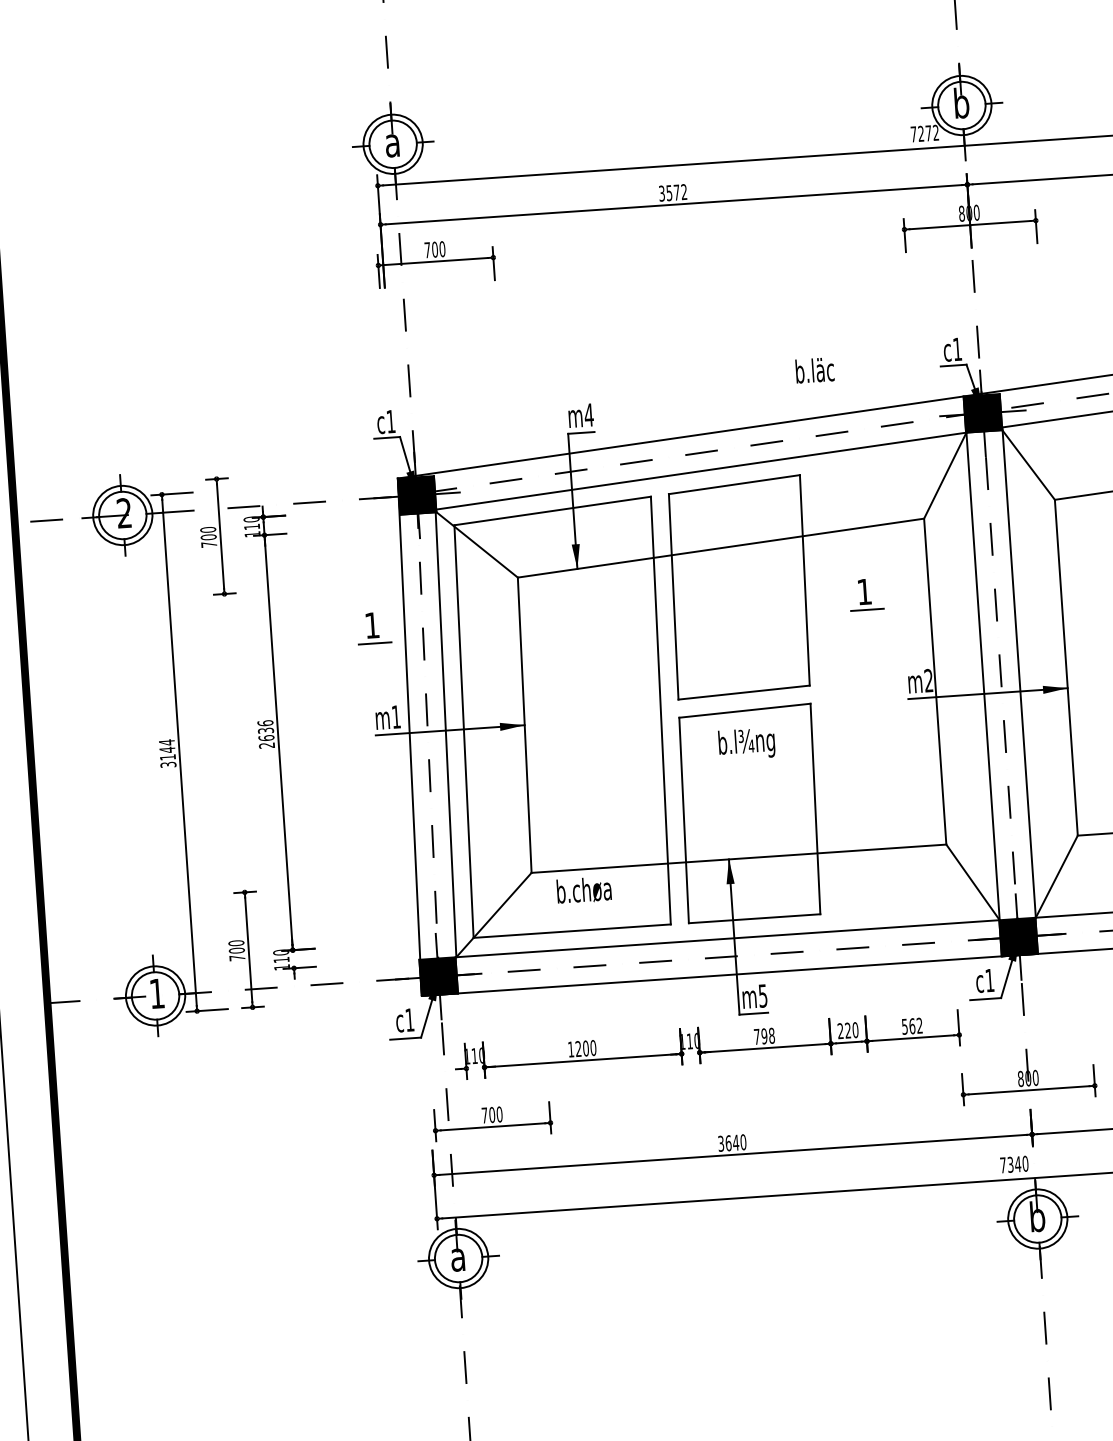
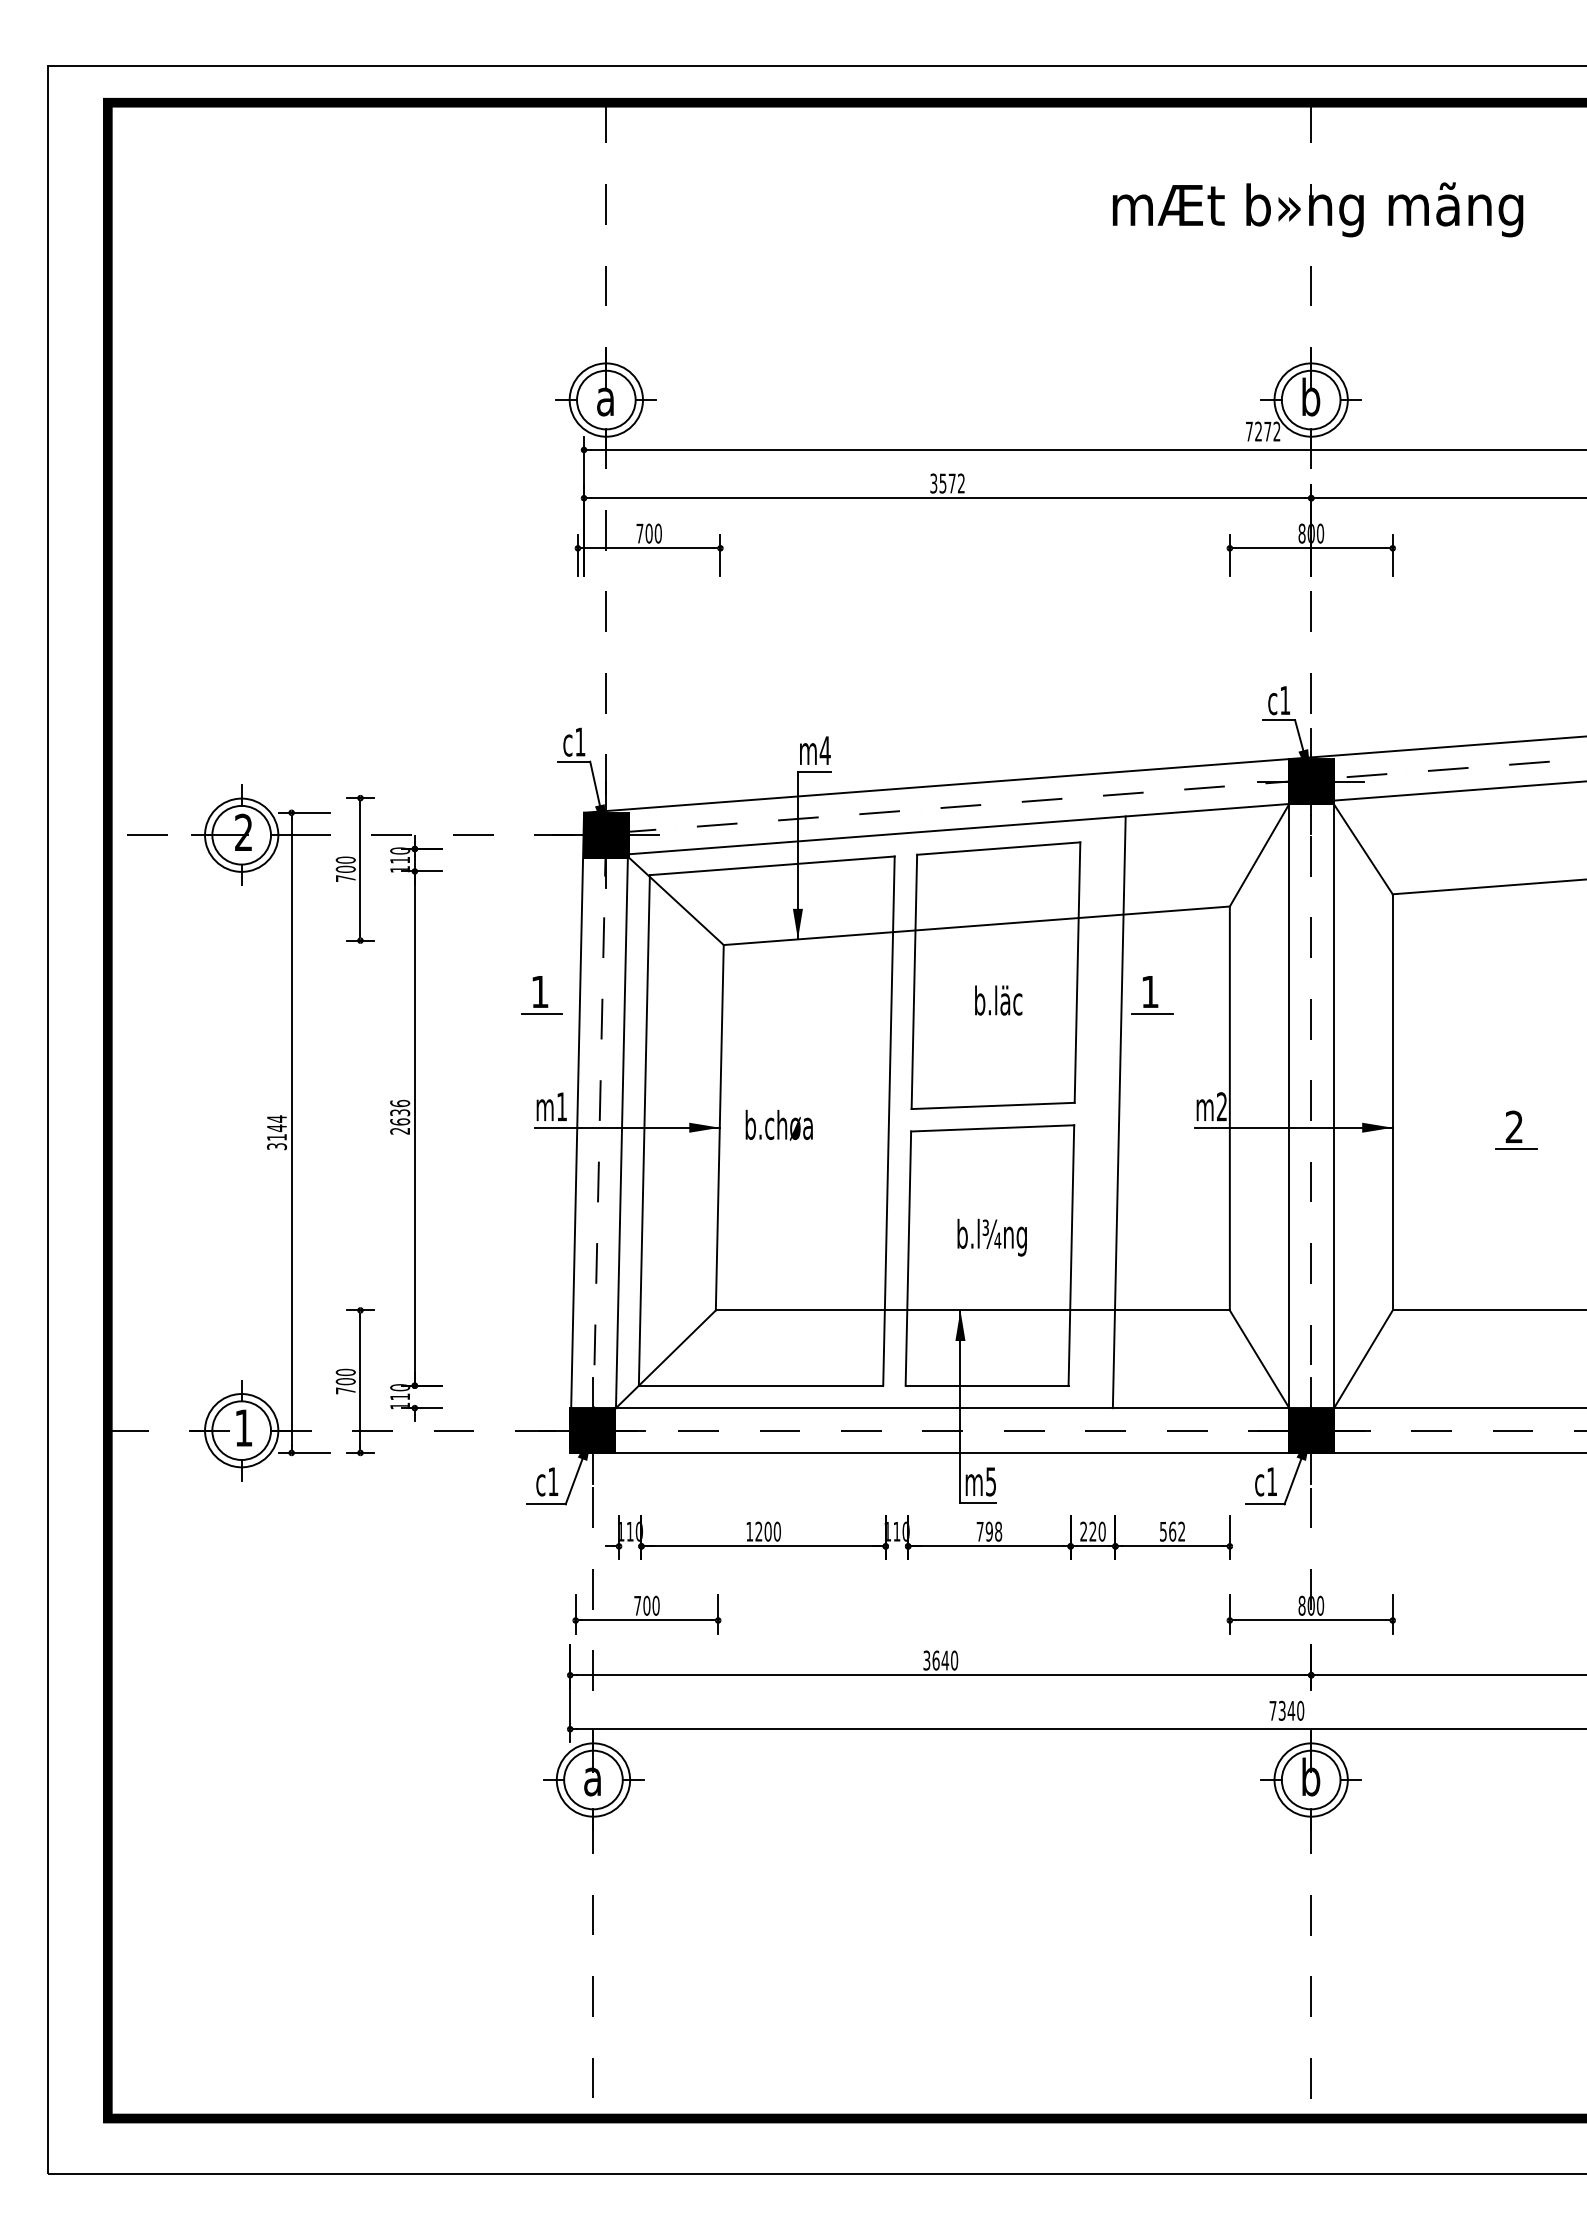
text: (814, 370) -> (998, 1000), moved
line: (845, 690) -> (1118, 1112), added
text: (746, 743) -> (991, 1237), moved
text: (583, 889) -> (778, 1124), moved

